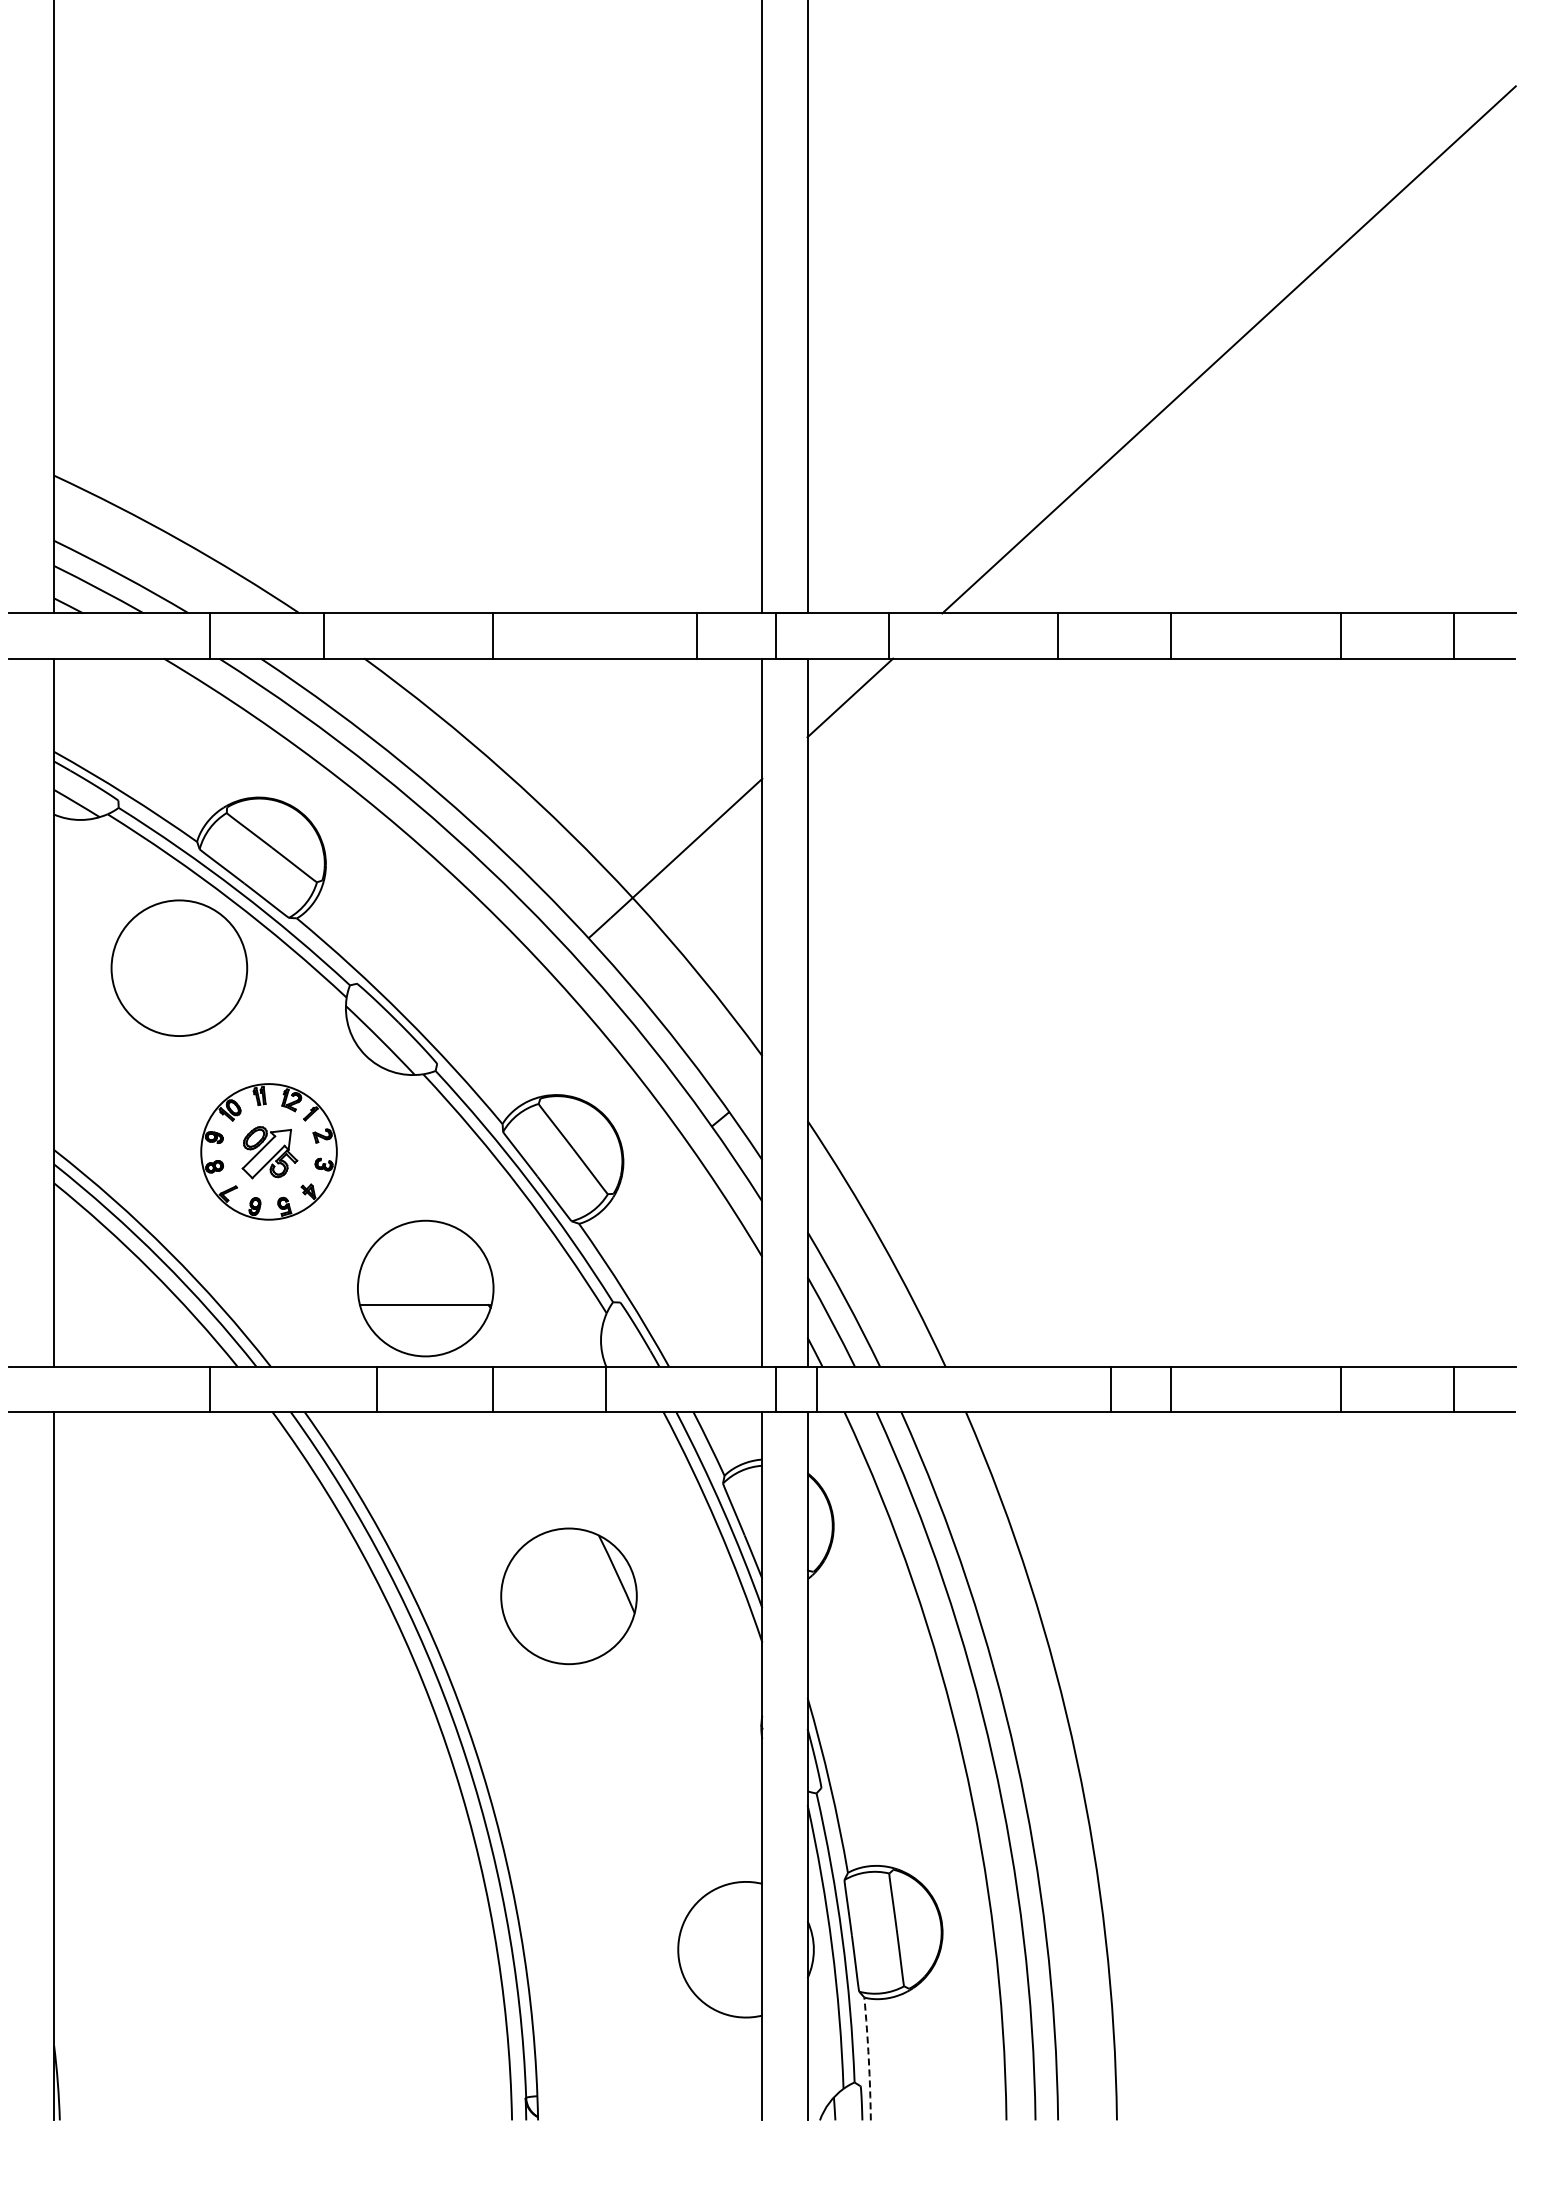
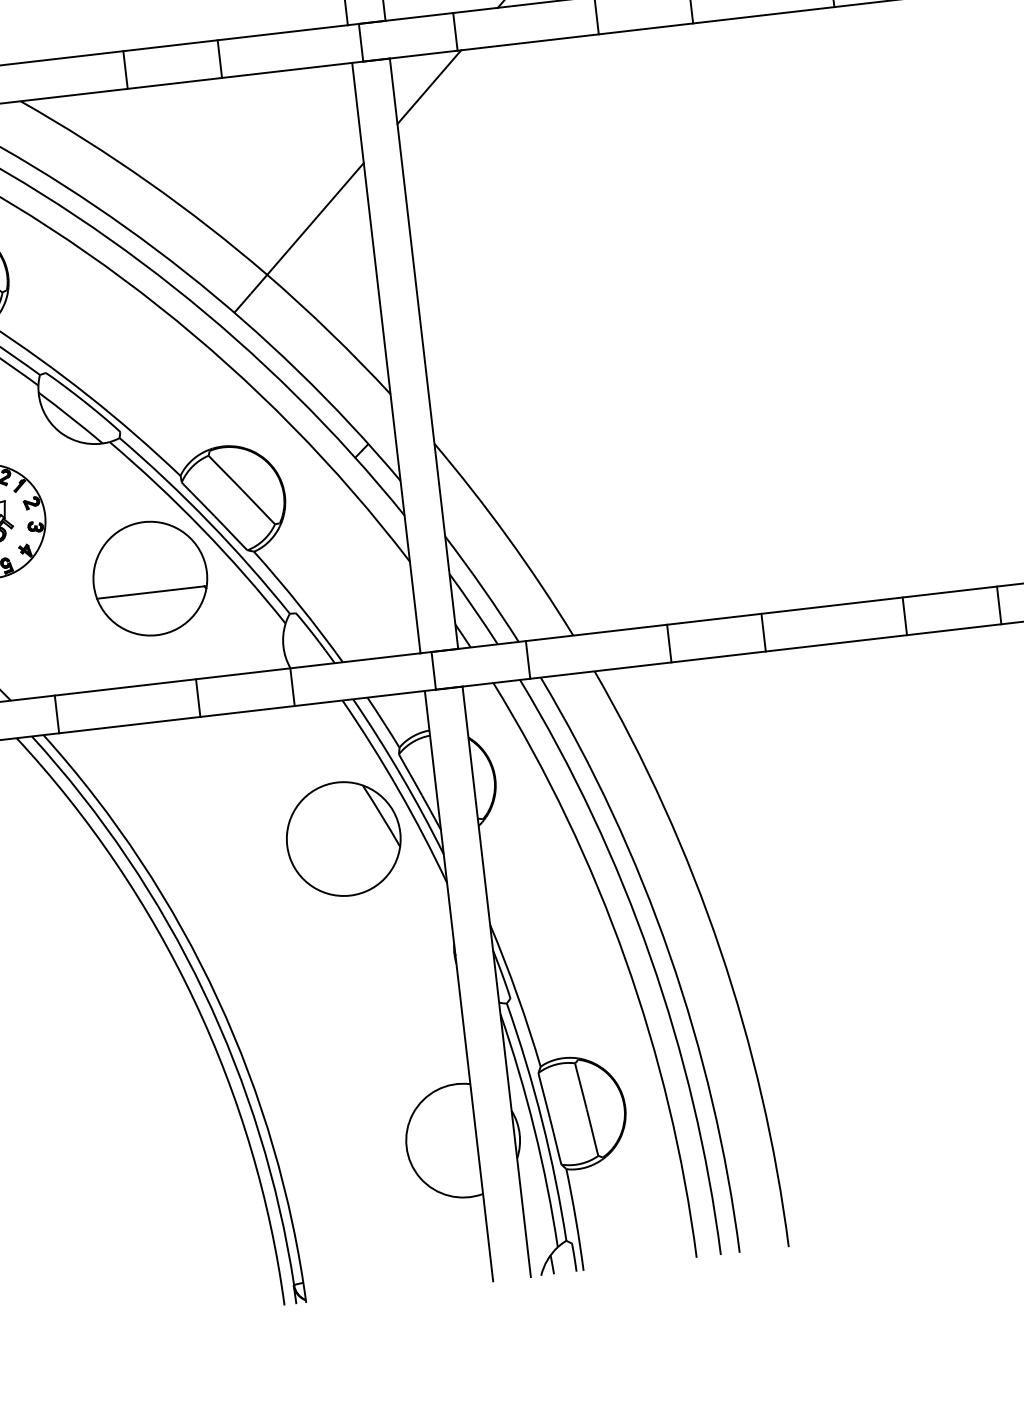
line: (697, 635) -> (220, 58), moved
part: (425, 1288) -> (150, 578), moved
line: (376, 1389) -> (56, 714), moved
line: (816, 1389) -> (527, 659), moved
line: (1111, 1389) -> (669, 643), moved
part: (568, 1596) -> (343, 839), moved
arc: (868, 2058) -> (575, 1219), dashed -> solid

